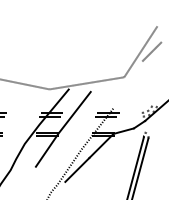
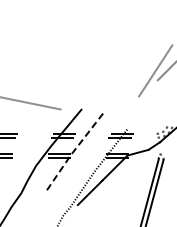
line: (86, 83) -> (99, 103), removed
line: (62, 129) -> (74, 150), solid -> dashed

